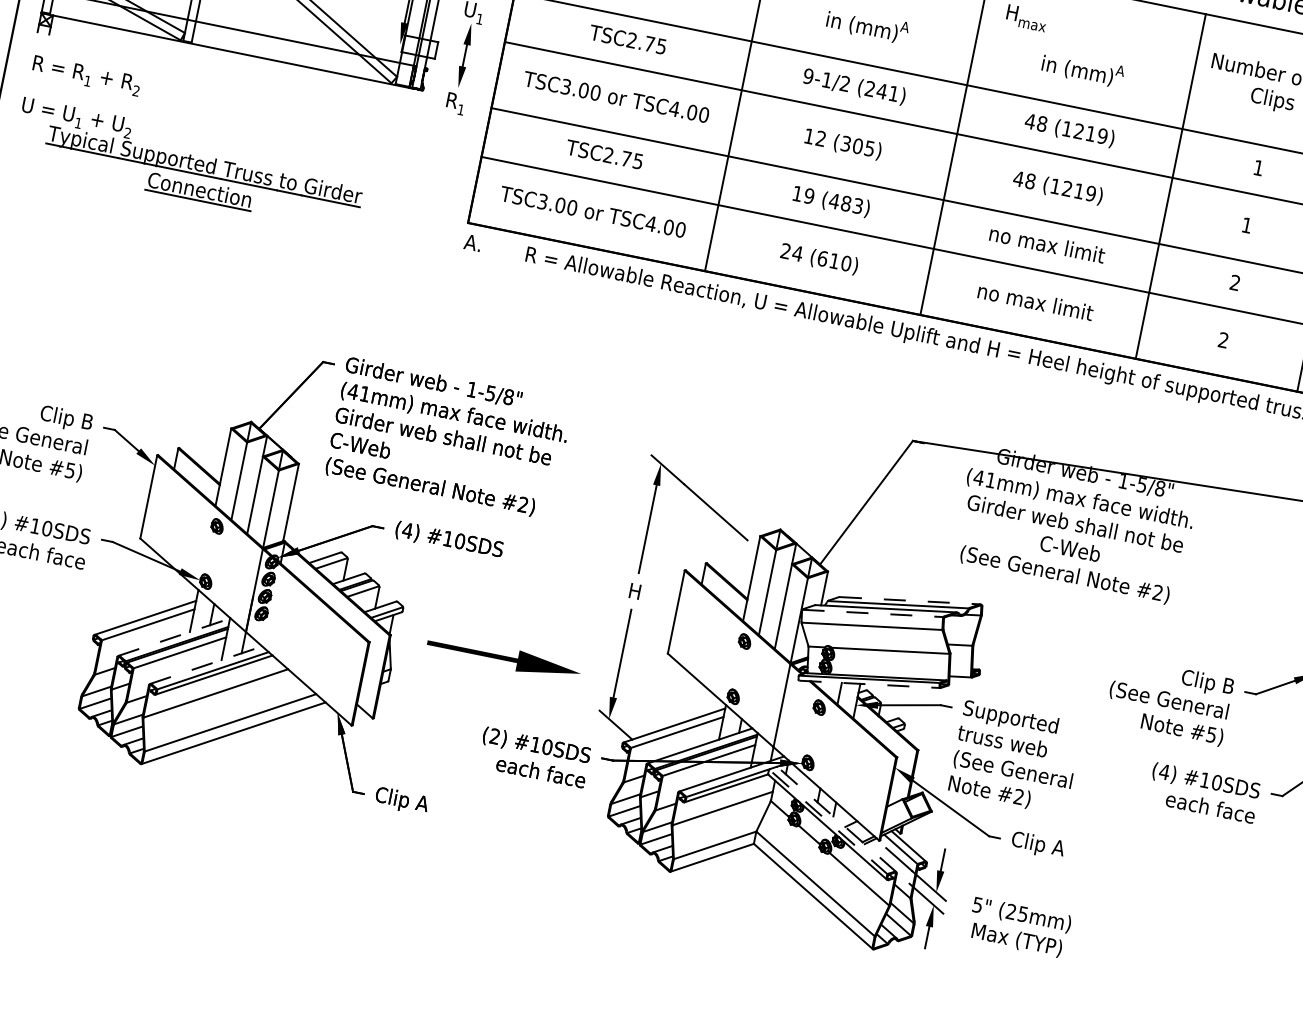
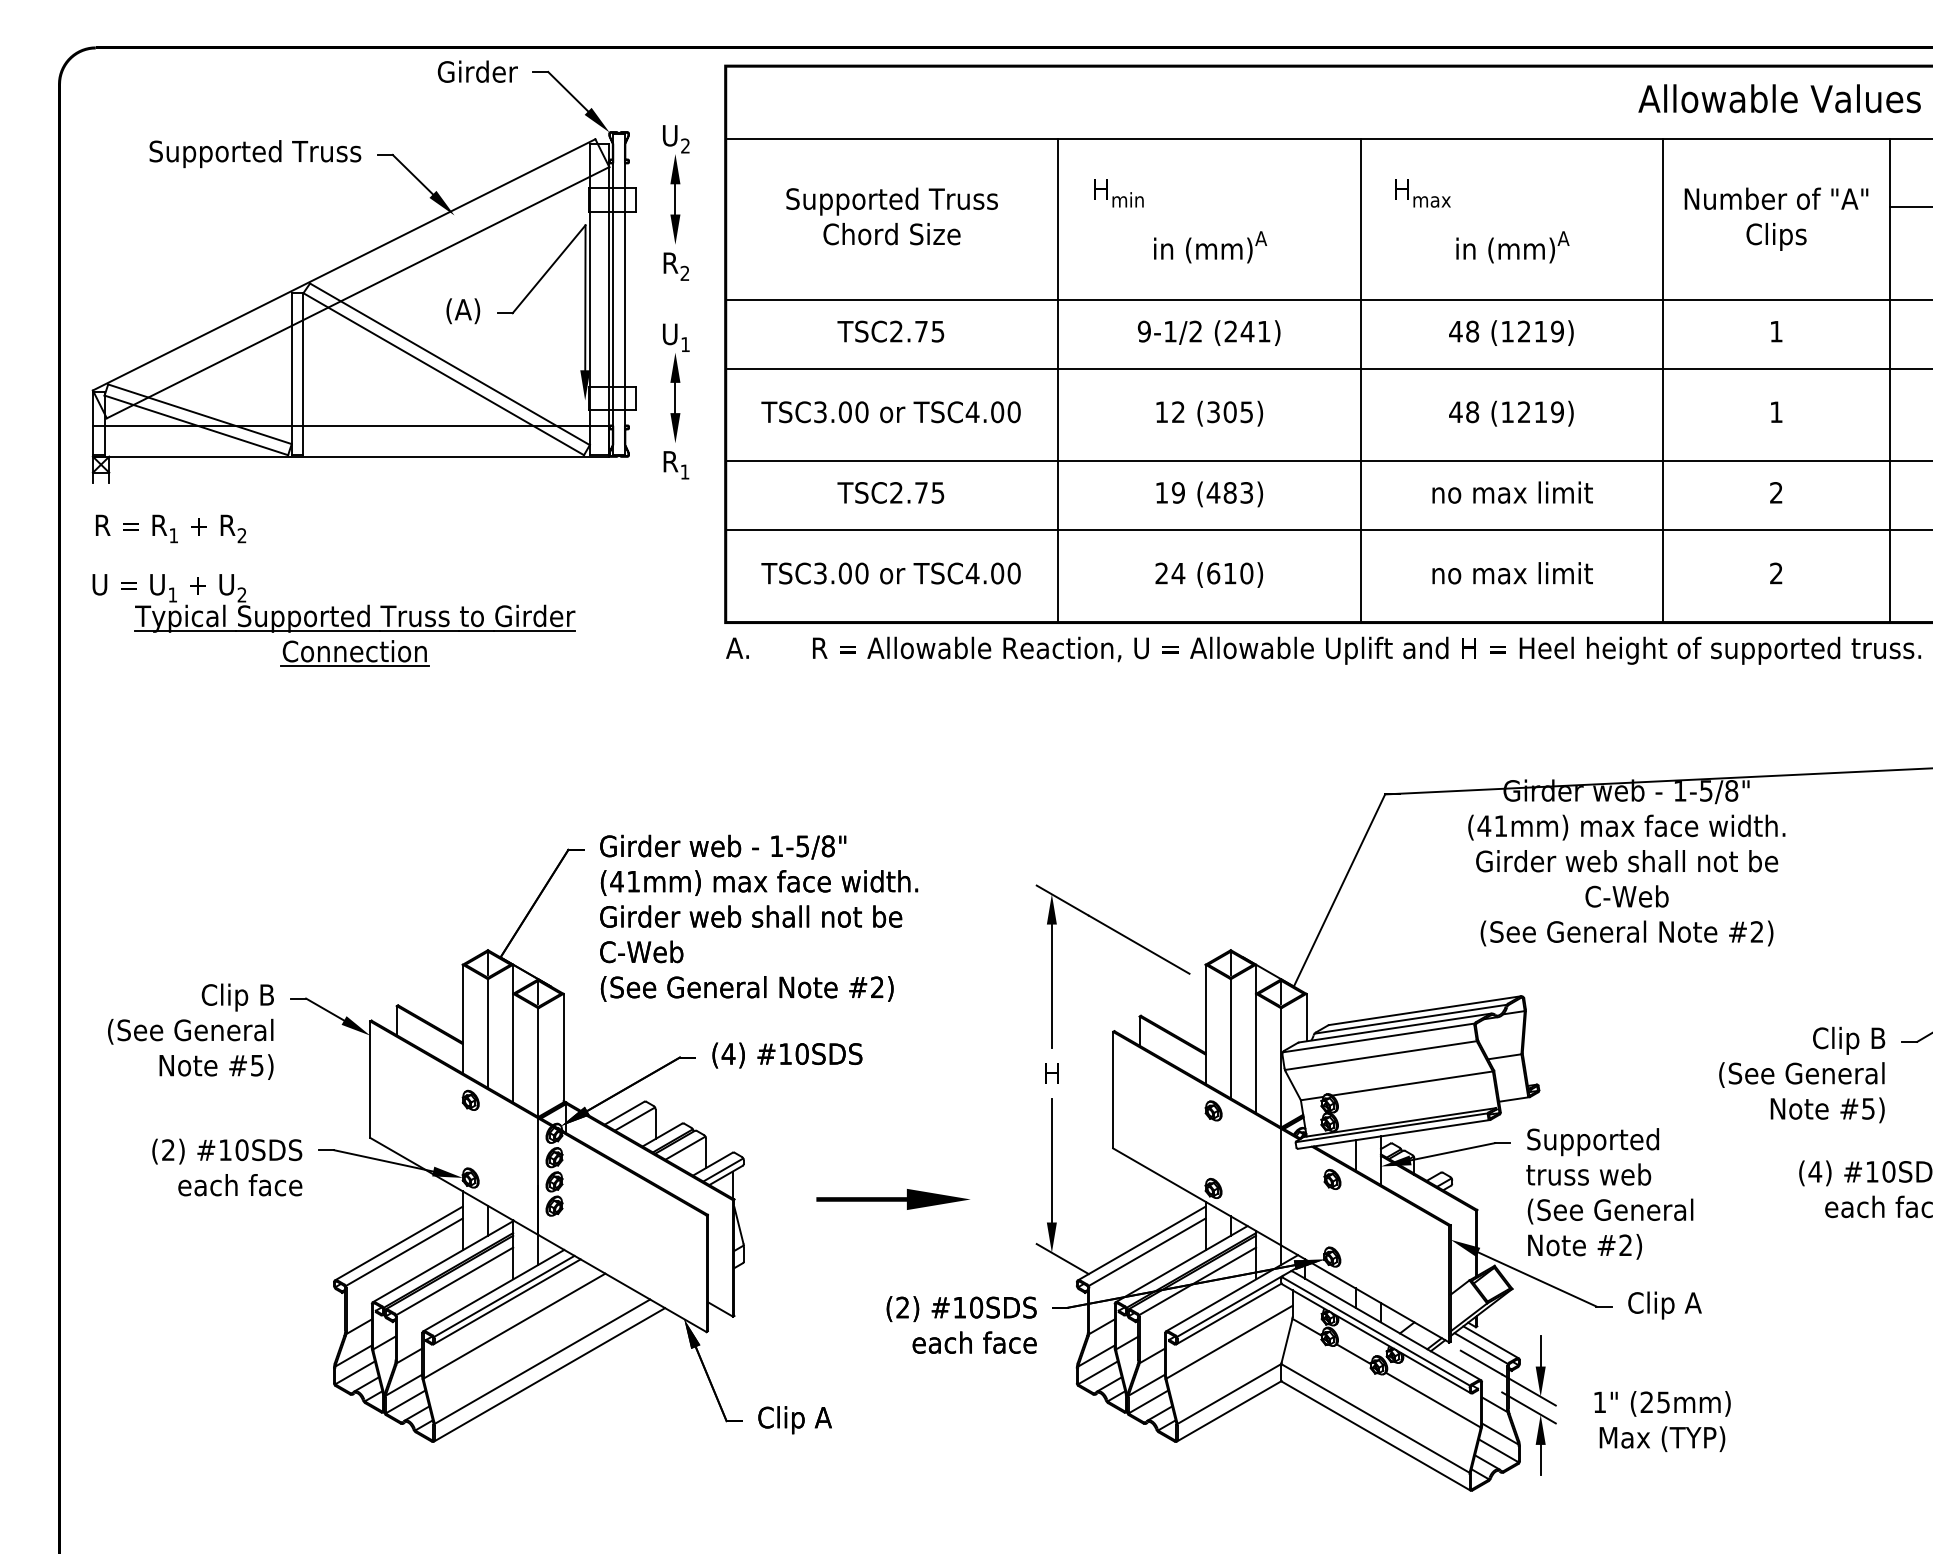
line: (910, 600) -> (1425, 1010), dashed -> solid
line: (873, 613) -> (1379, 1037), dashed -> solid
line: (174, 637) -> (443, 1261), dashed -> solid
part: (503, 658) -> (892, 1199), size x0.71
line: (206, 665) -> (494, 1290), dashed -> solid
line: (870, 684) -> (1394, 1134), dashed -> solid
line: (836, 819) -> (1386, 1325), dashed -> solid
line: (828, 822) -> (1376, 1331), dashed -> solid
text: (977, 905) -> (1599, 1402), 5" -> 1"

